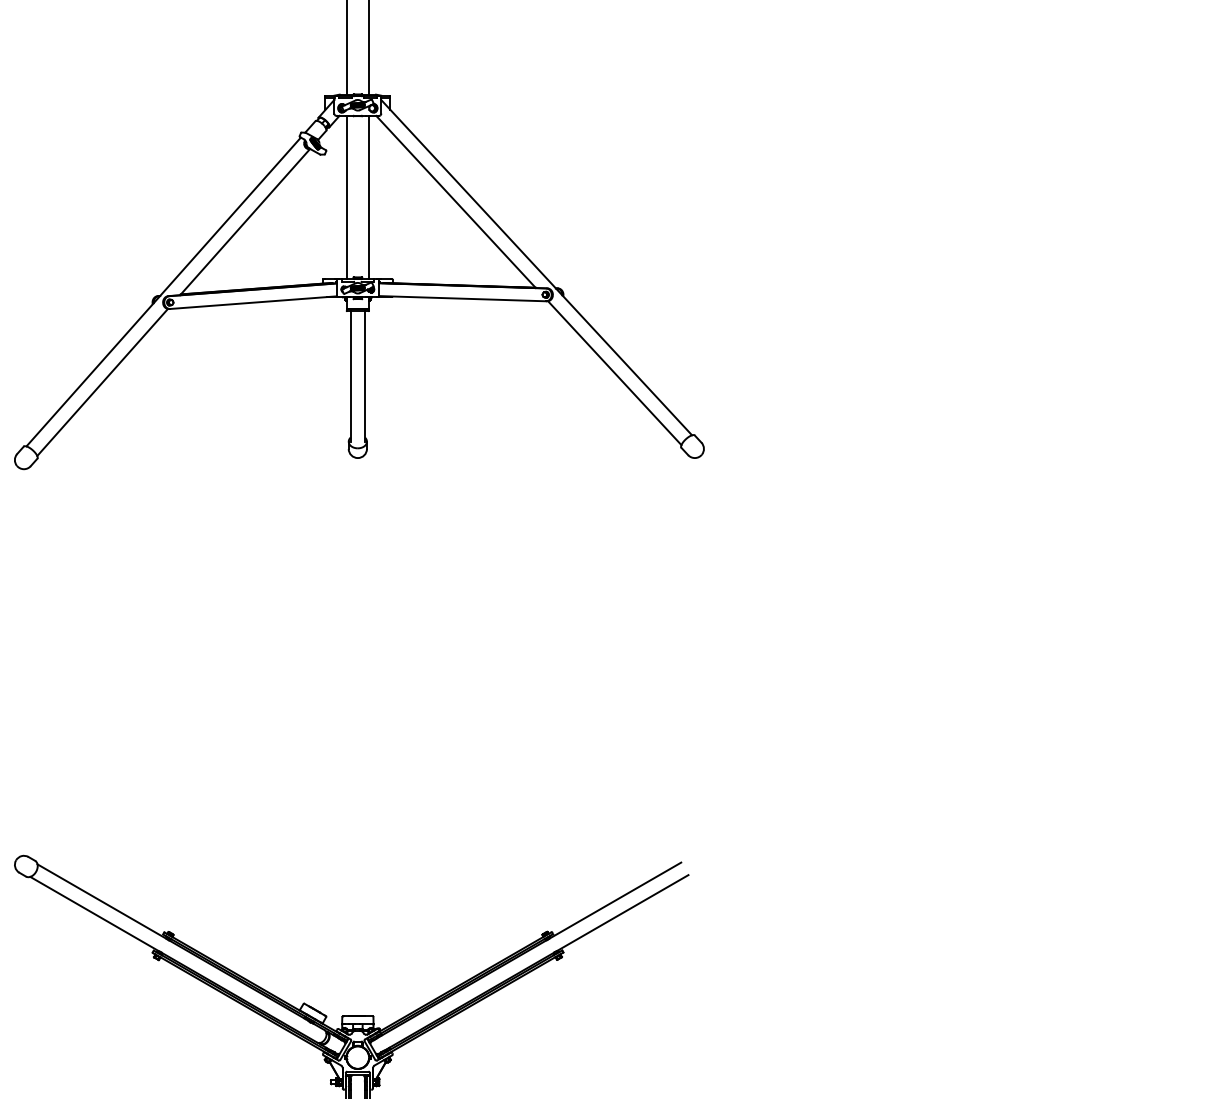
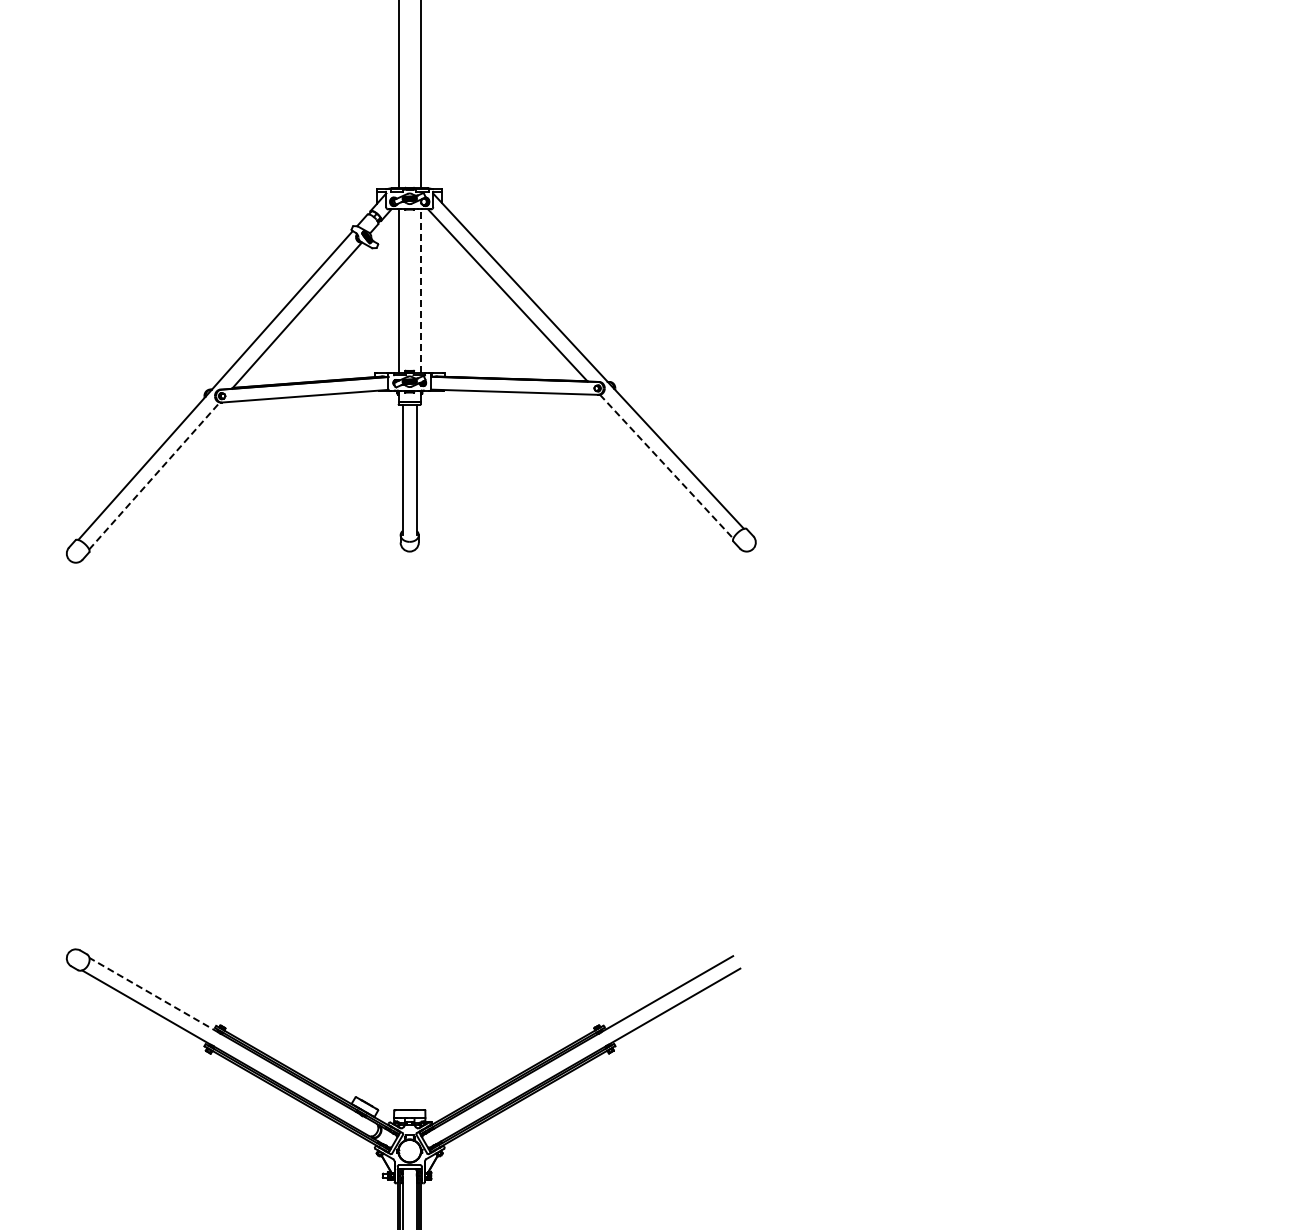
line: (368, 197) -> (420, 291), solid -> dashed
line: (615, 373) -> (667, 467), solid -> dashed
line: (102, 381) -> (154, 475), solid -> dashed
line: (101, 901) -> (153, 995), solid -> dashed

